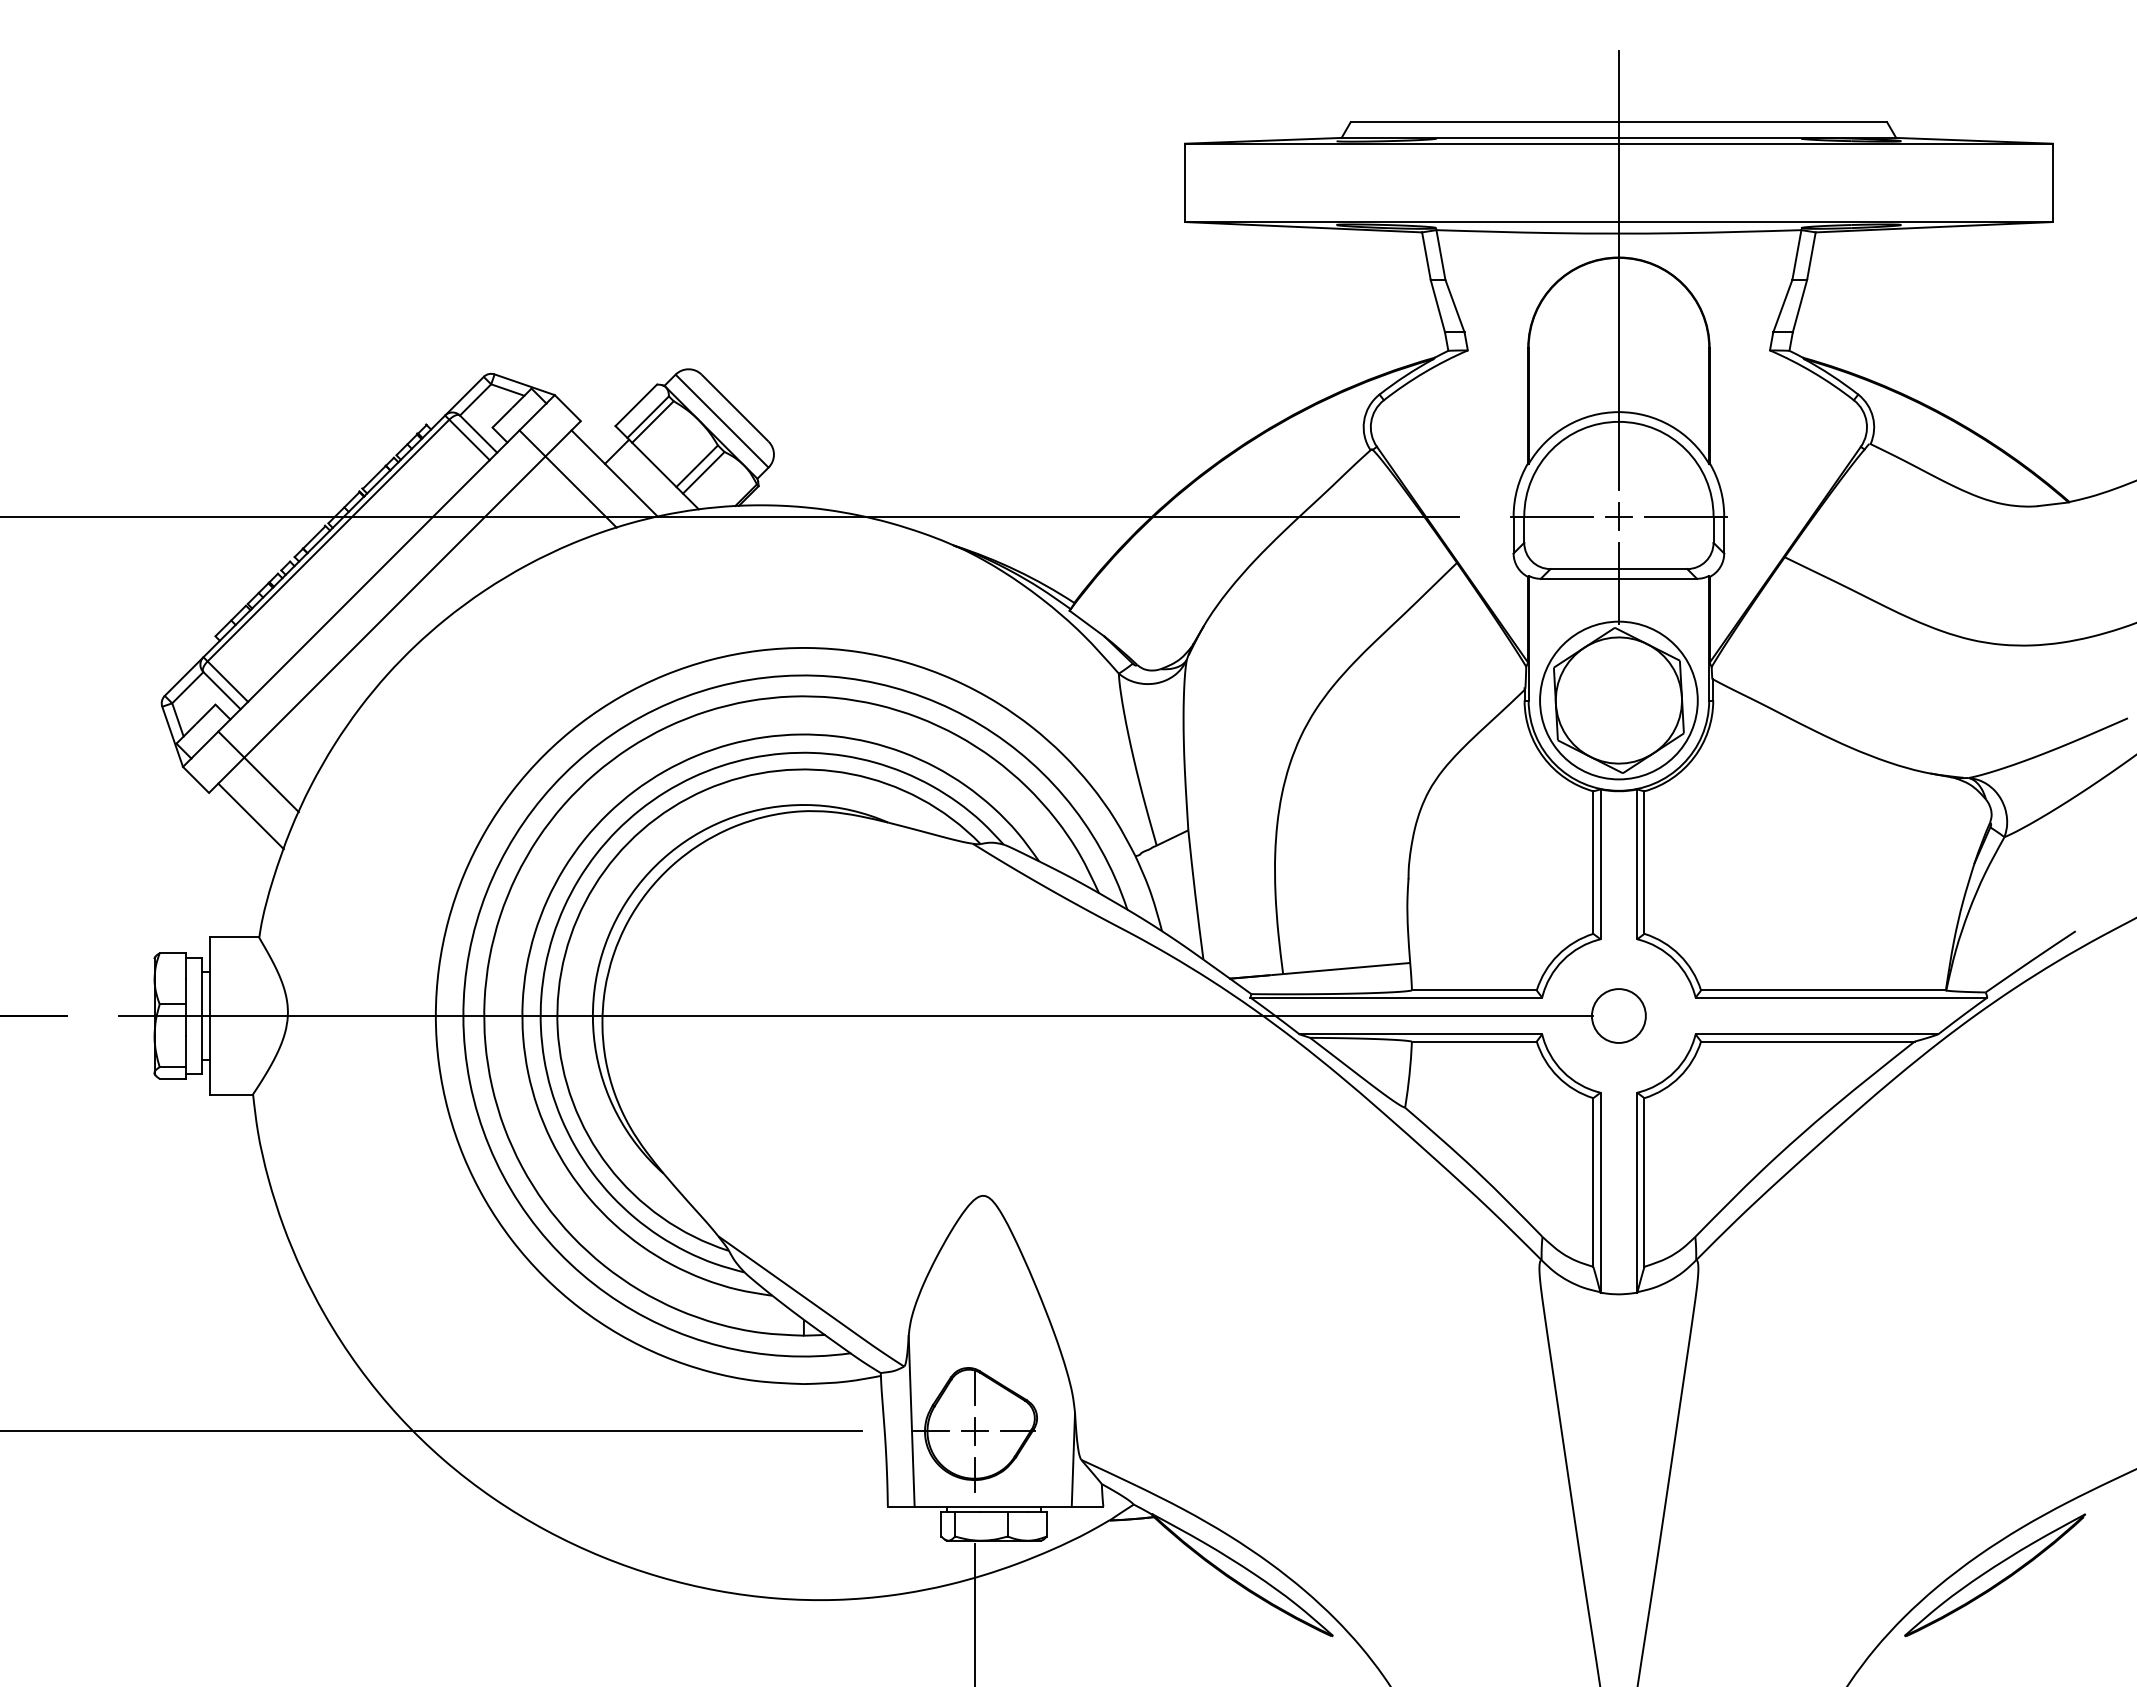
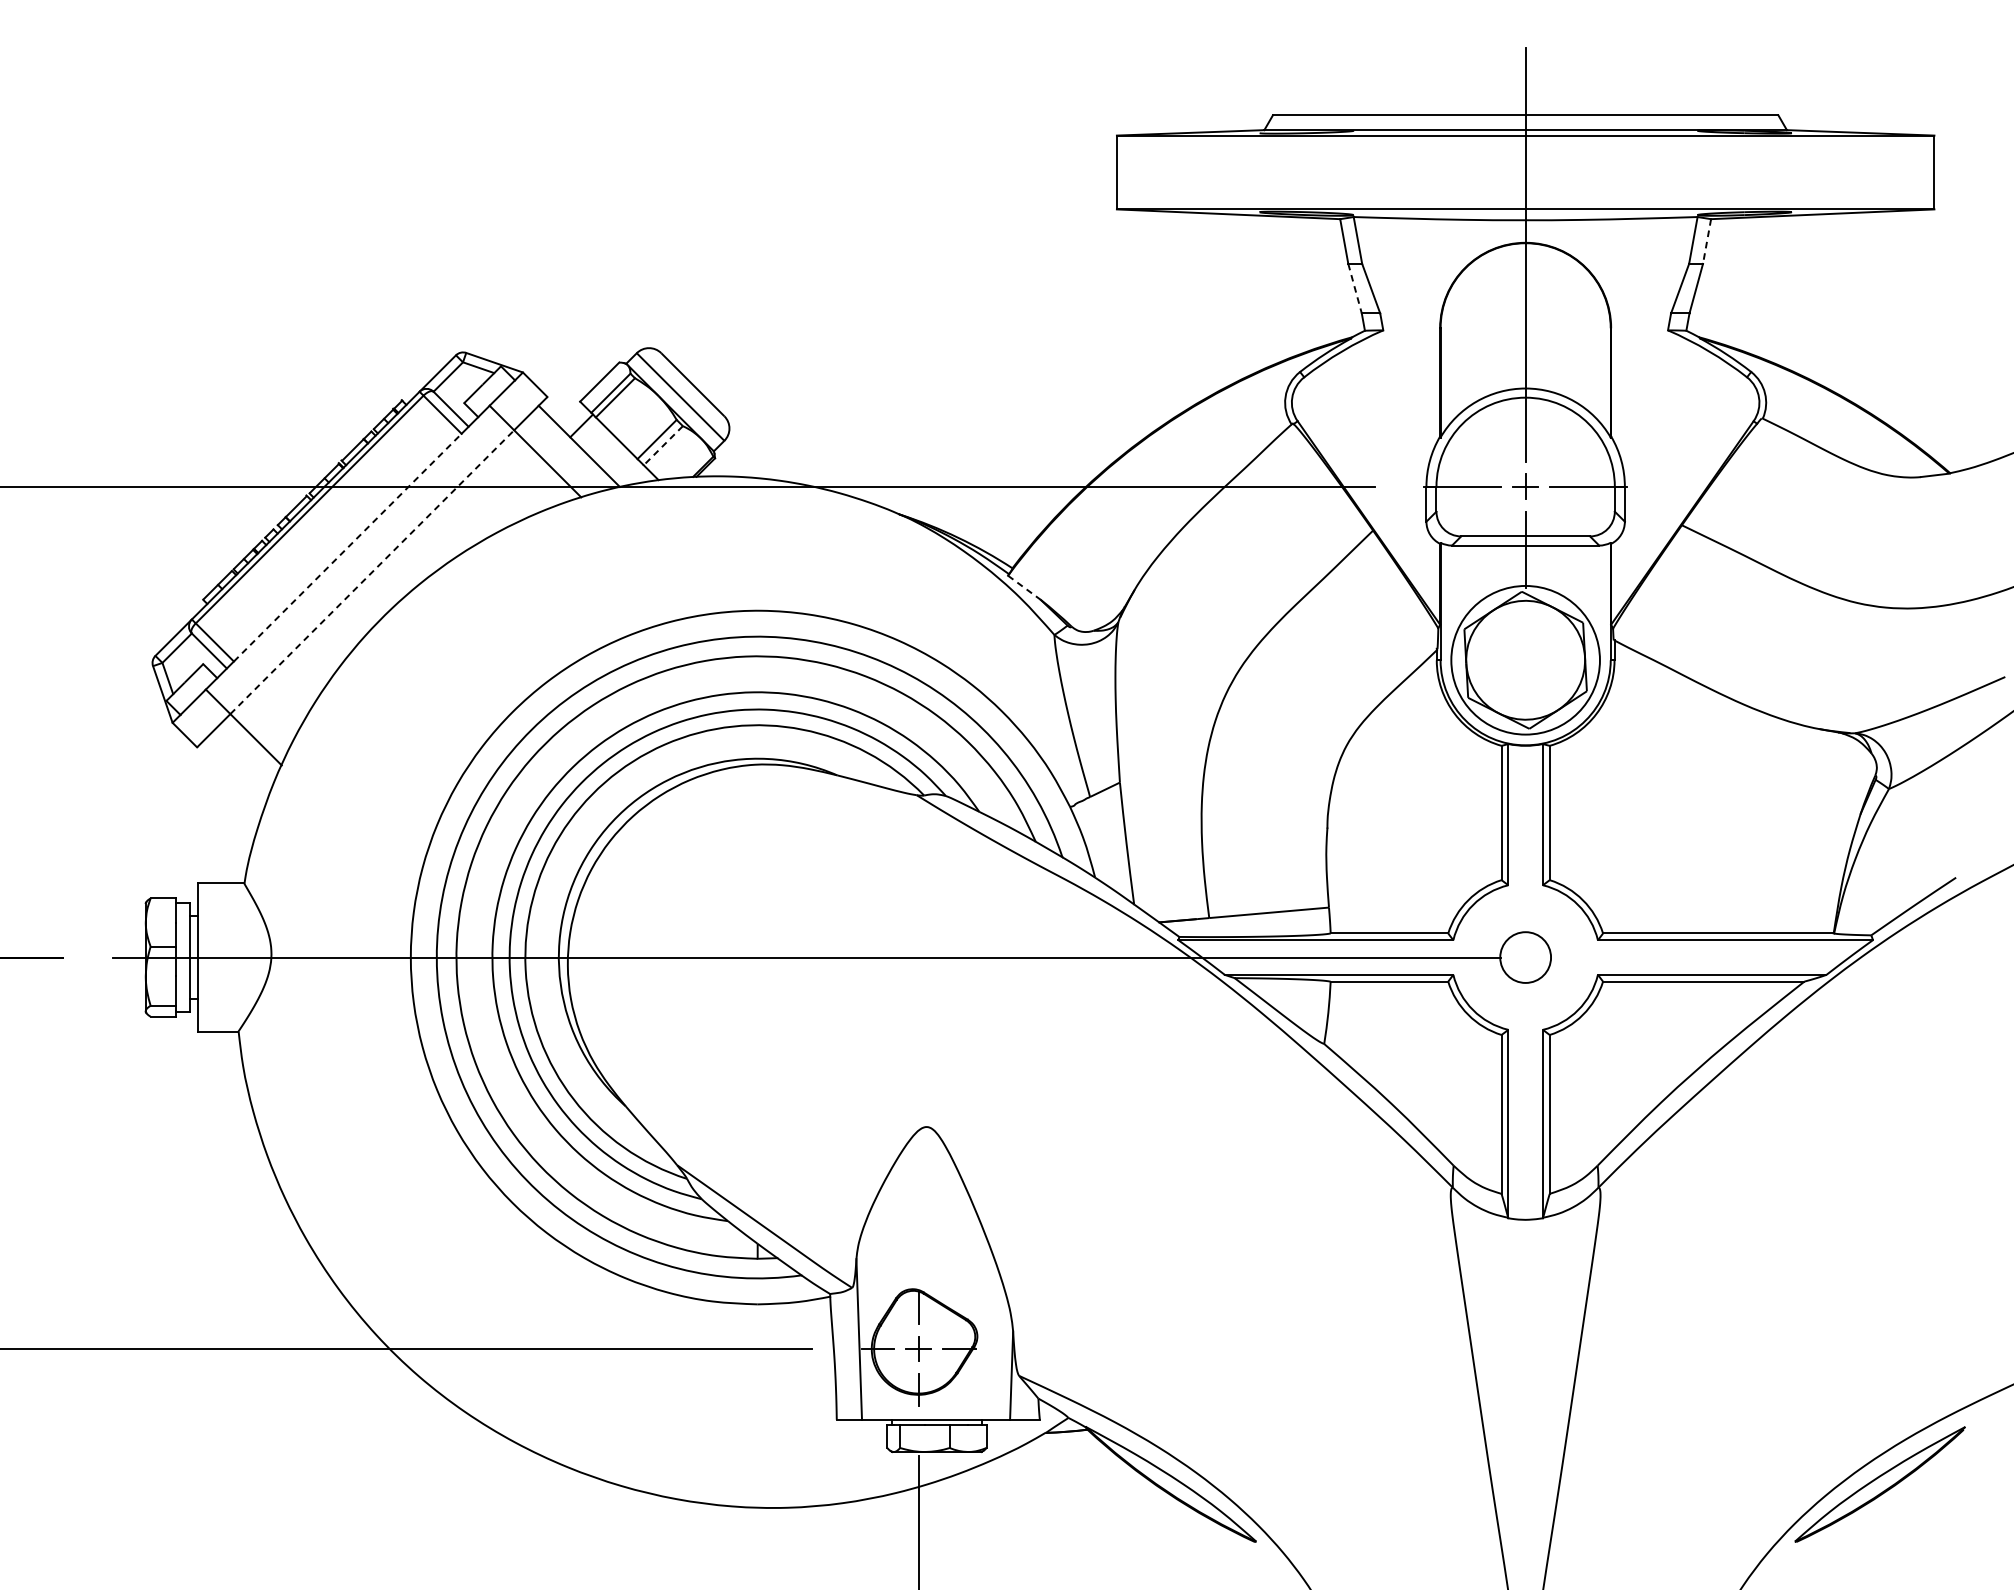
line: (1811, 256) -> (1707, 241), solid -> dashed
line: (1438, 306) -> (1355, 288), solid -> dashed
line: (703, 473) -> (663, 446), solid -> dashed
line: (368, 581) -> (347, 548), solid -> dashed
line: (394, 607) -> (371, 572), solid -> dashed
line: (1087, 623) -> (1024, 587), solid -> dashed
line: (250, 816) -> (236, 769), removed

